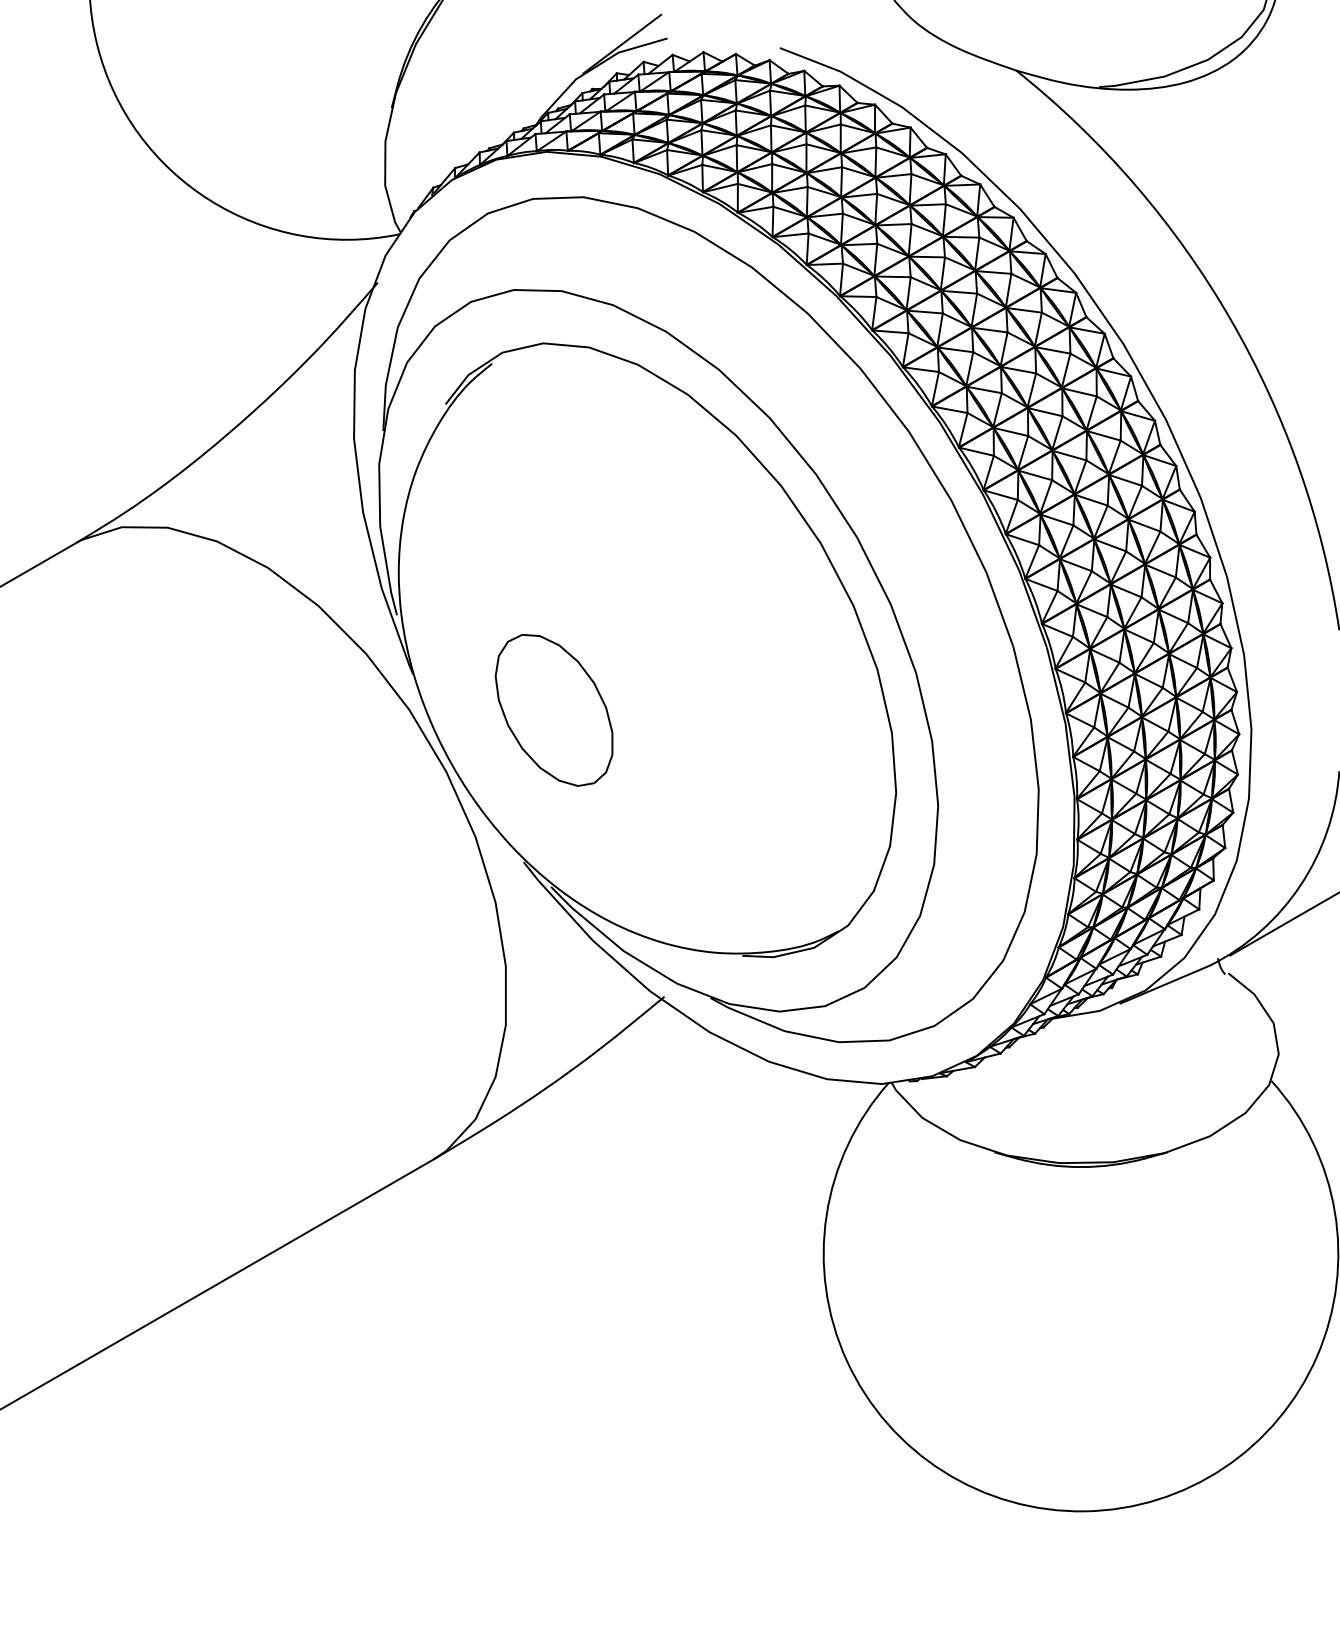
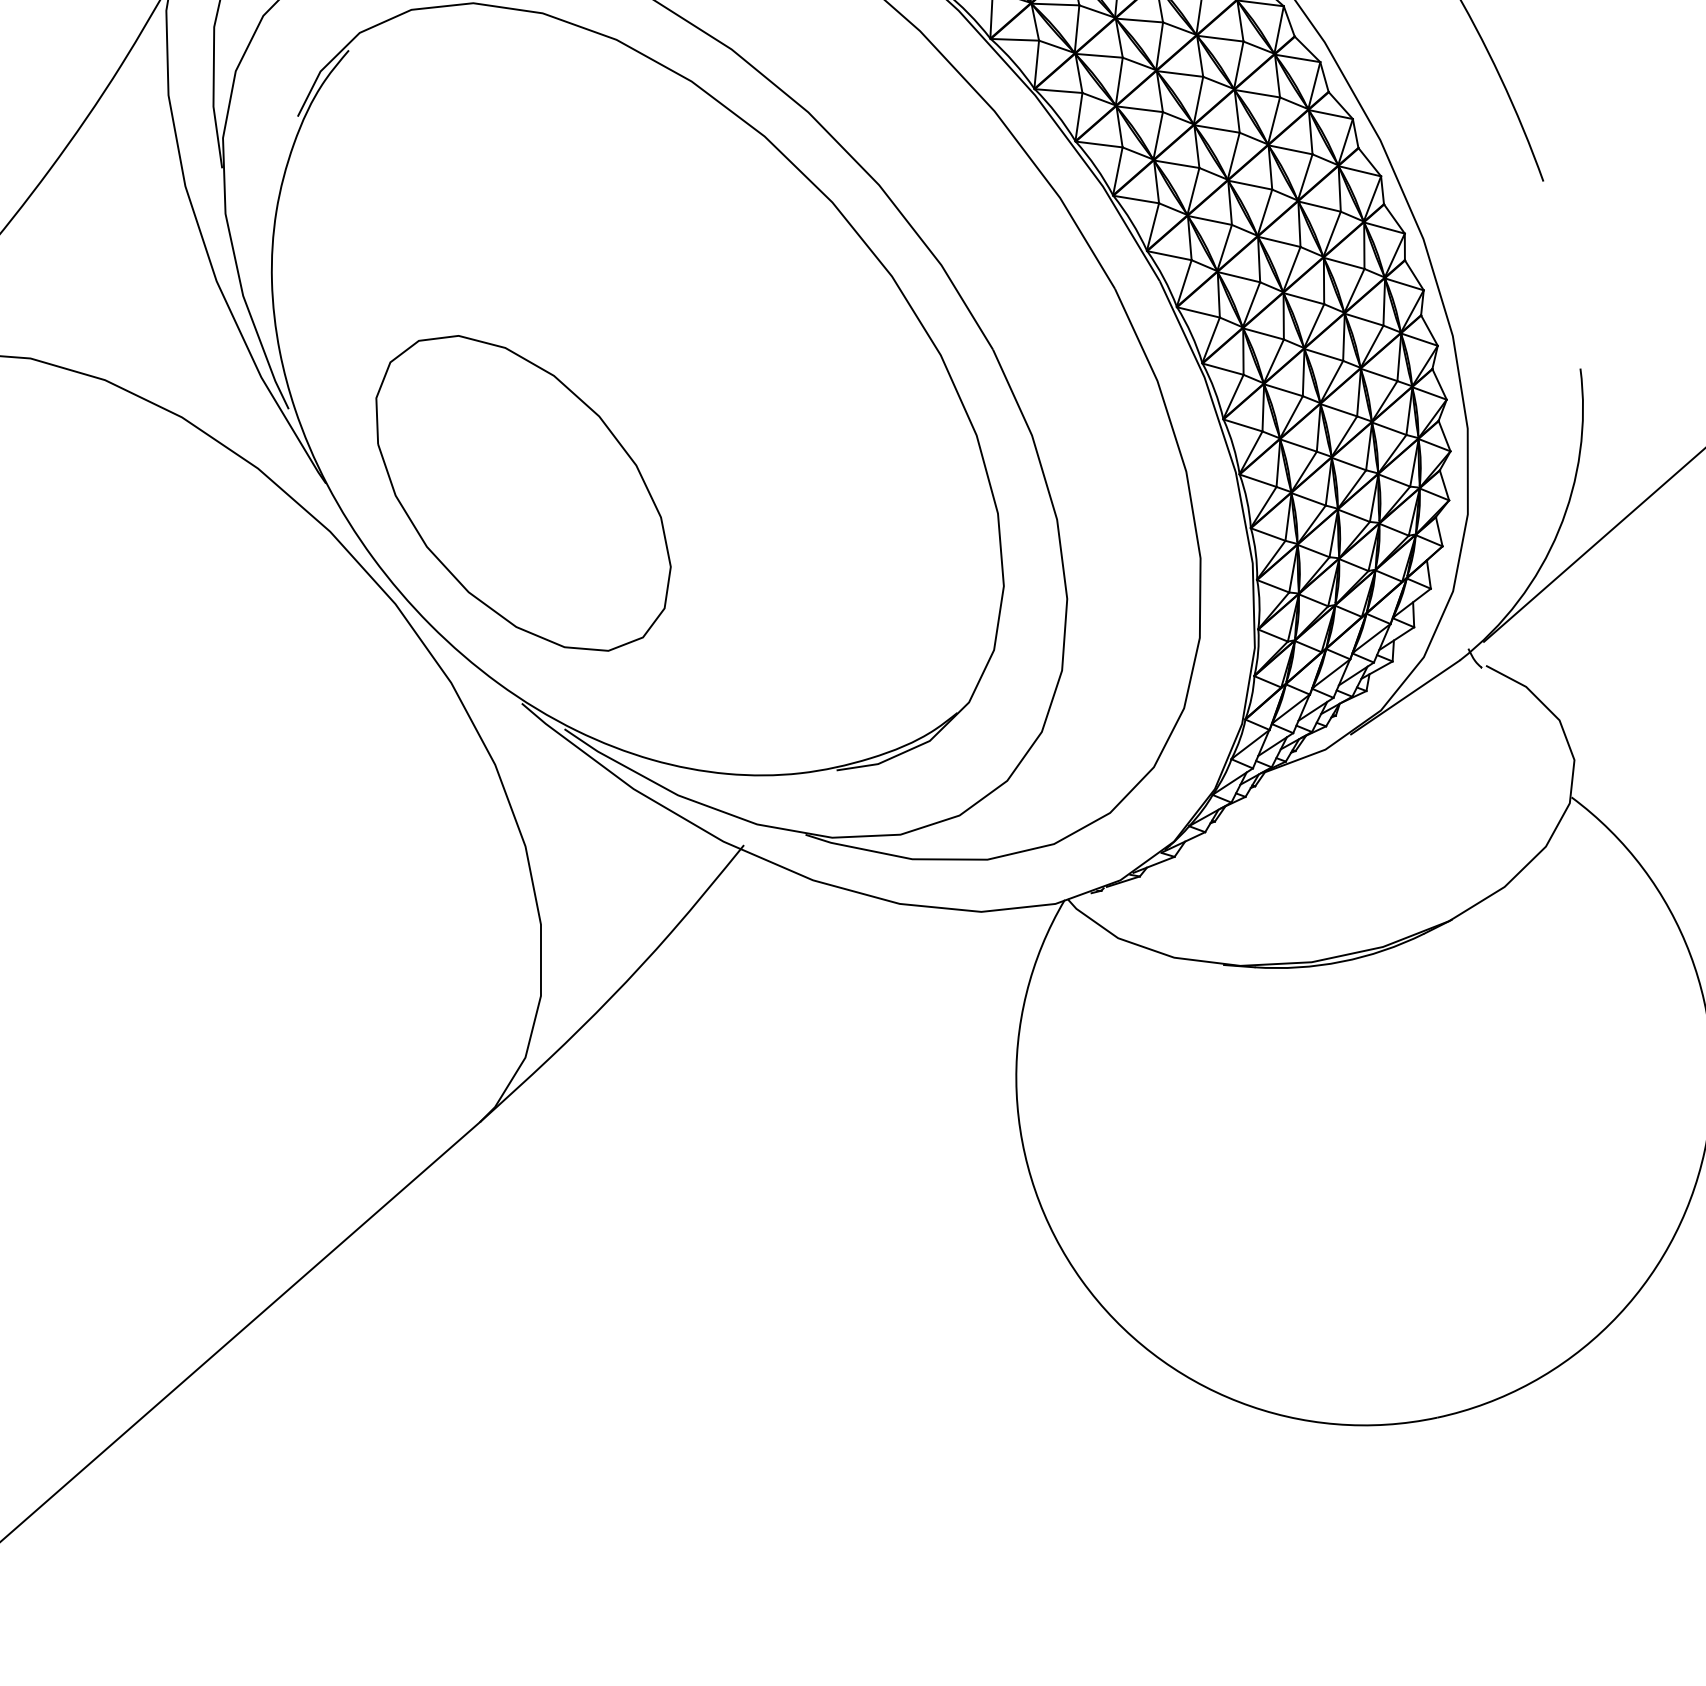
part: (553, 710) -> (521, 494), size x1.67

